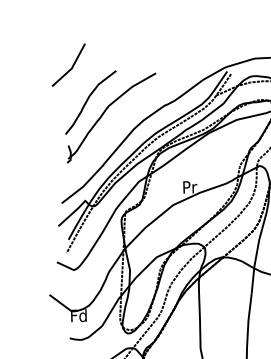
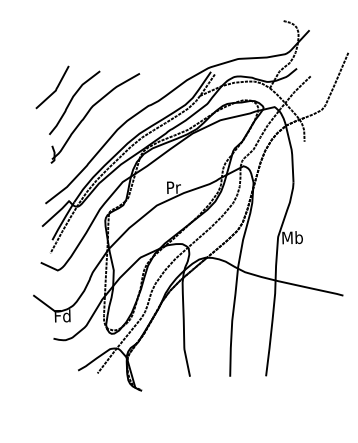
line: (71, 66) -> (55, 88), moved

